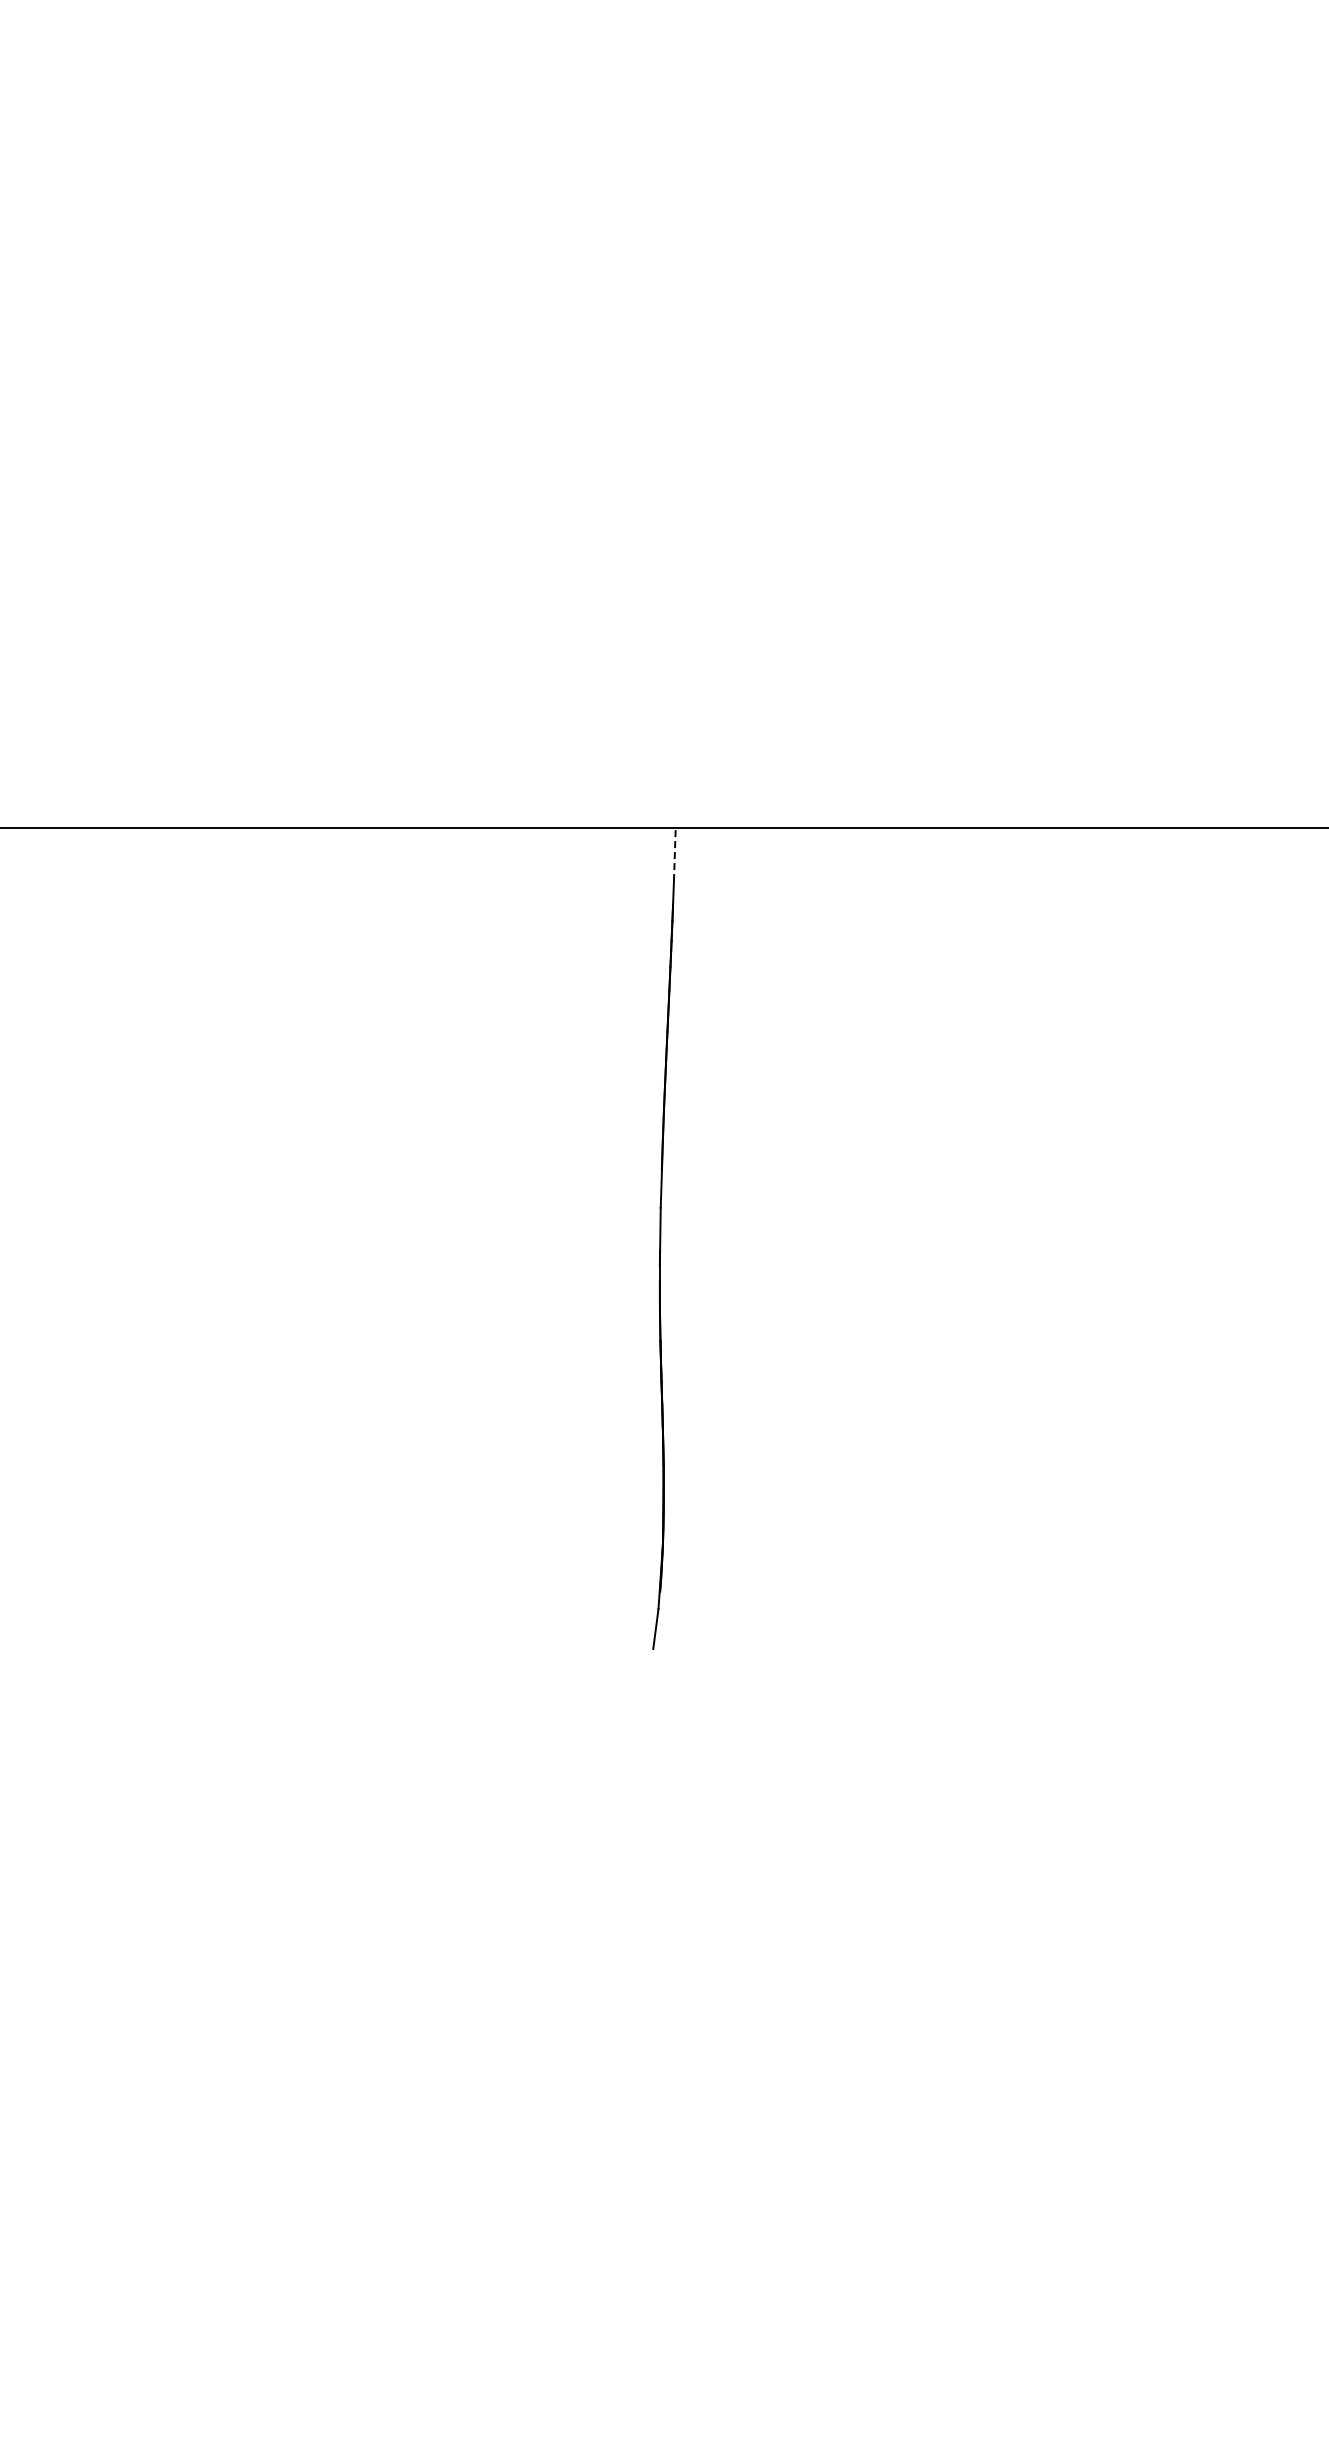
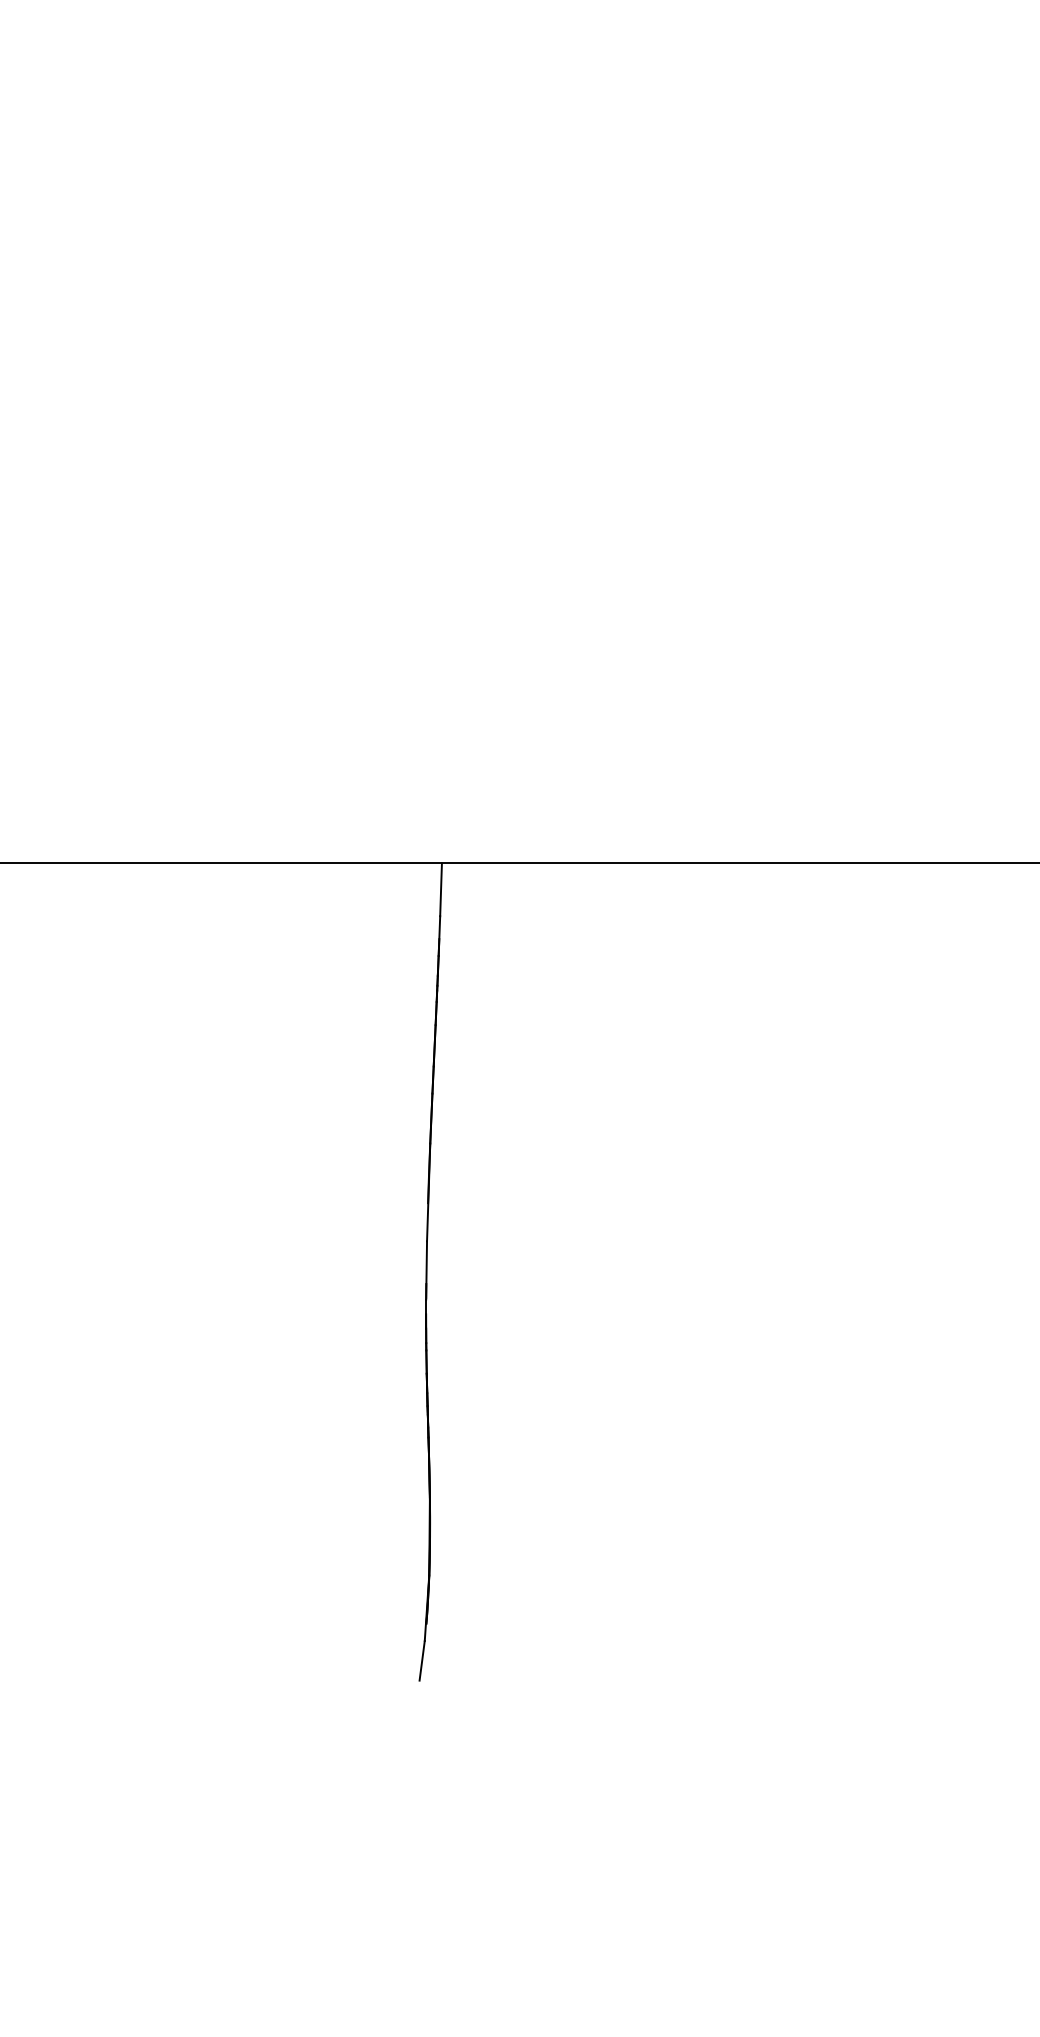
line: (674, 854) -> (440, 889), dashed -> solid

